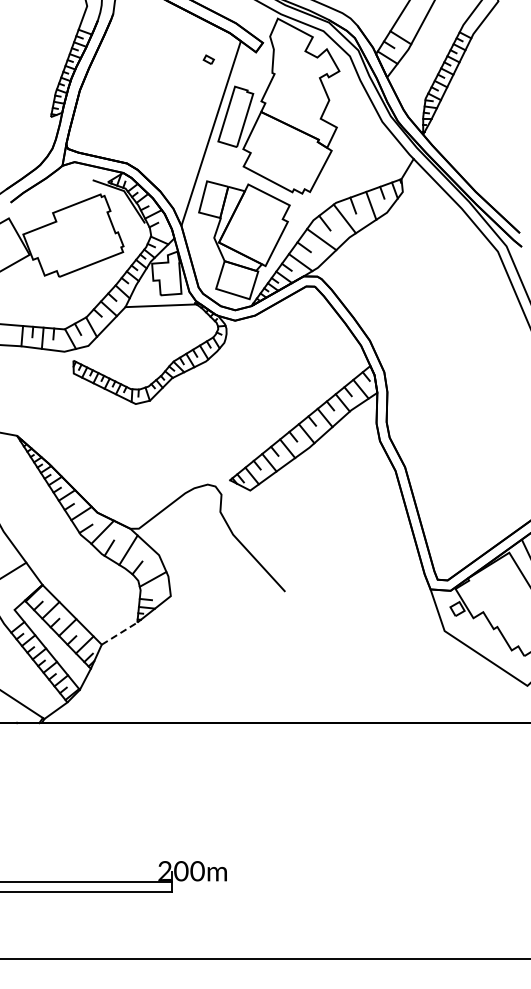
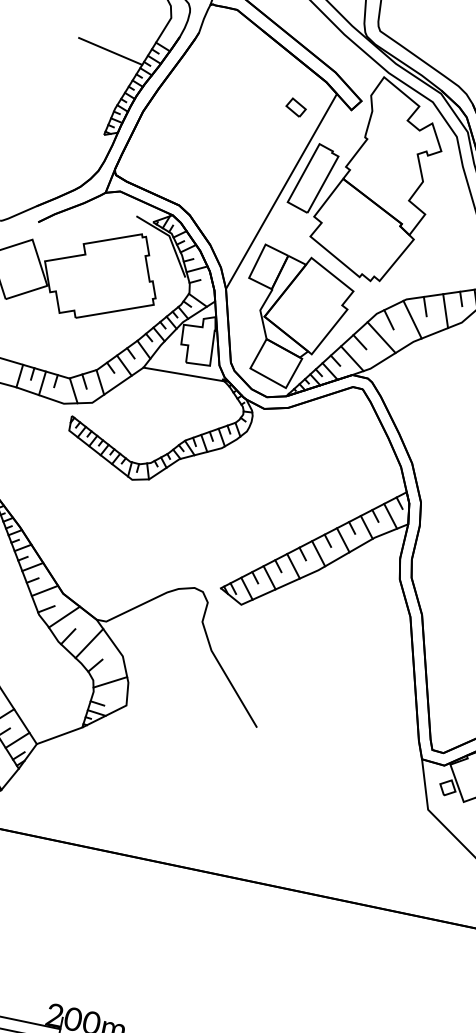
line: (41, 45) -> (110, 51), added
part: (208, 59) -> (295, 107), size x1.67
line: (119, 633) -> (59, 735), dashed -> solid

